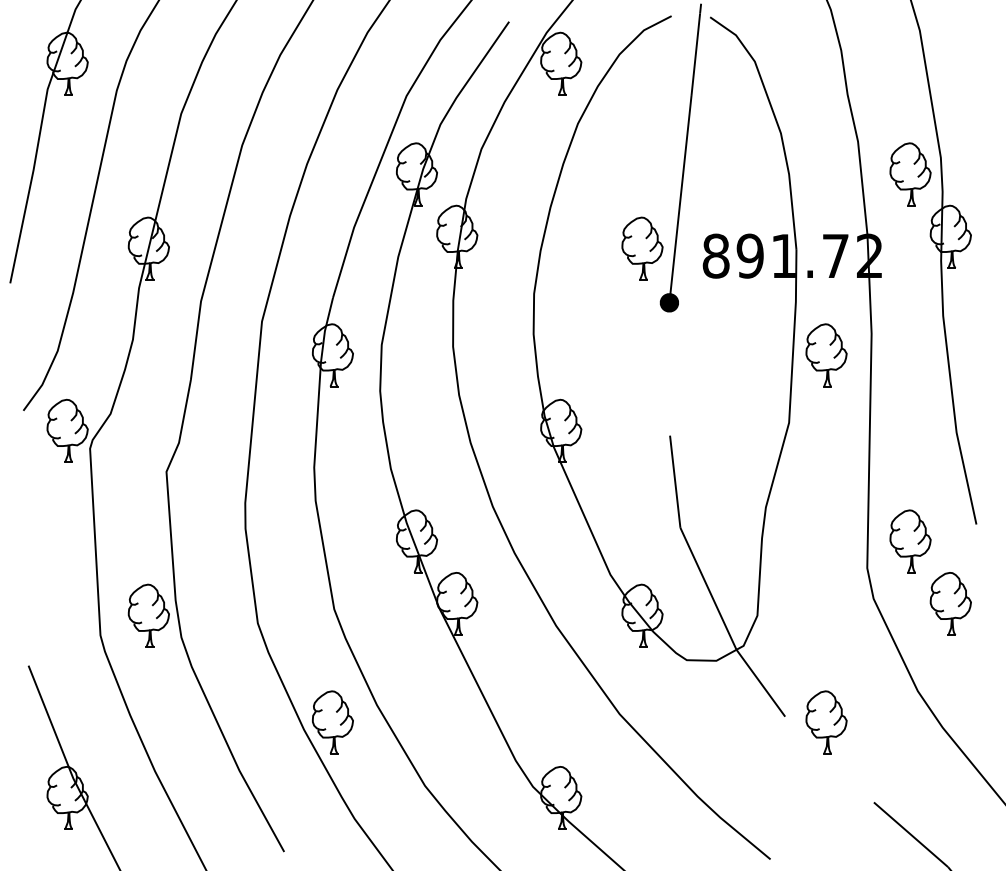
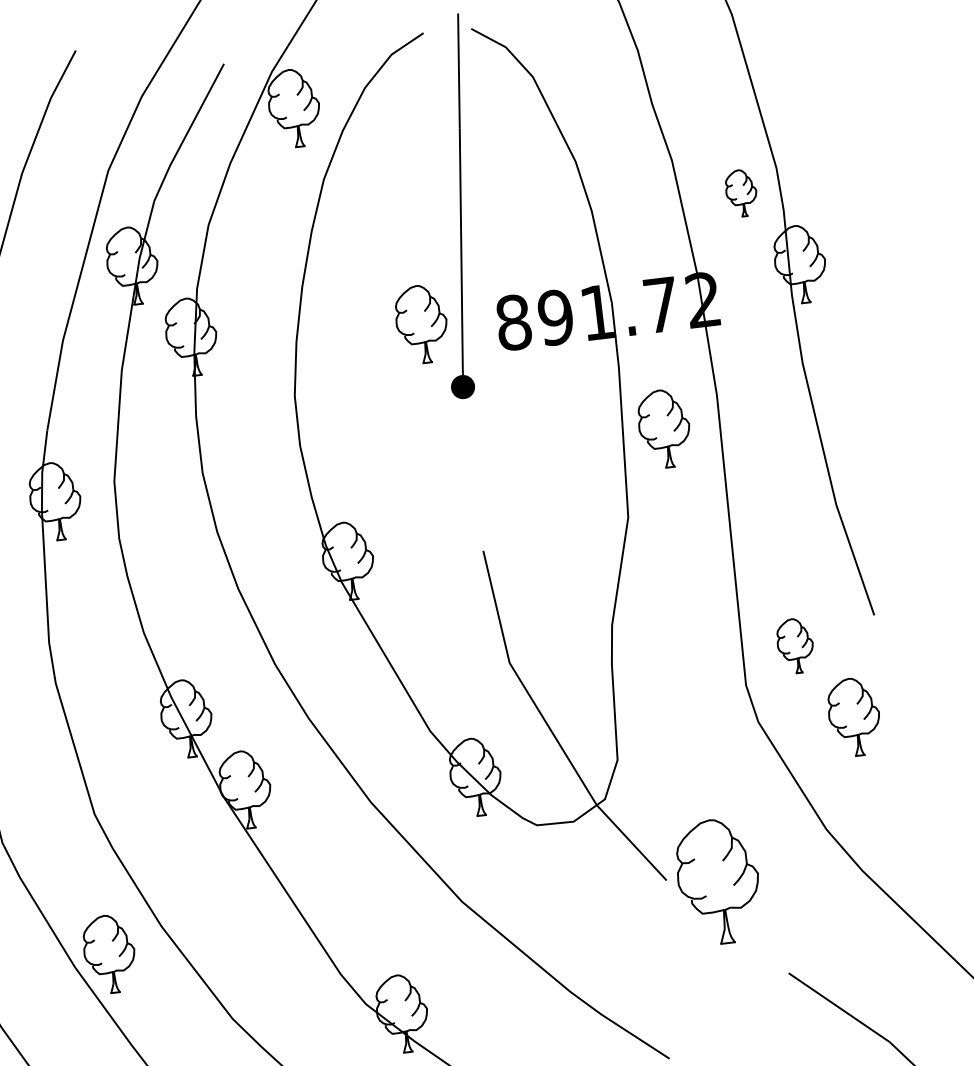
part: (910, 174) -> (741, 193), size x0.6
part: (910, 541) -> (795, 646), size x0.7
part: (826, 722) -> (718, 881), size x1.6

